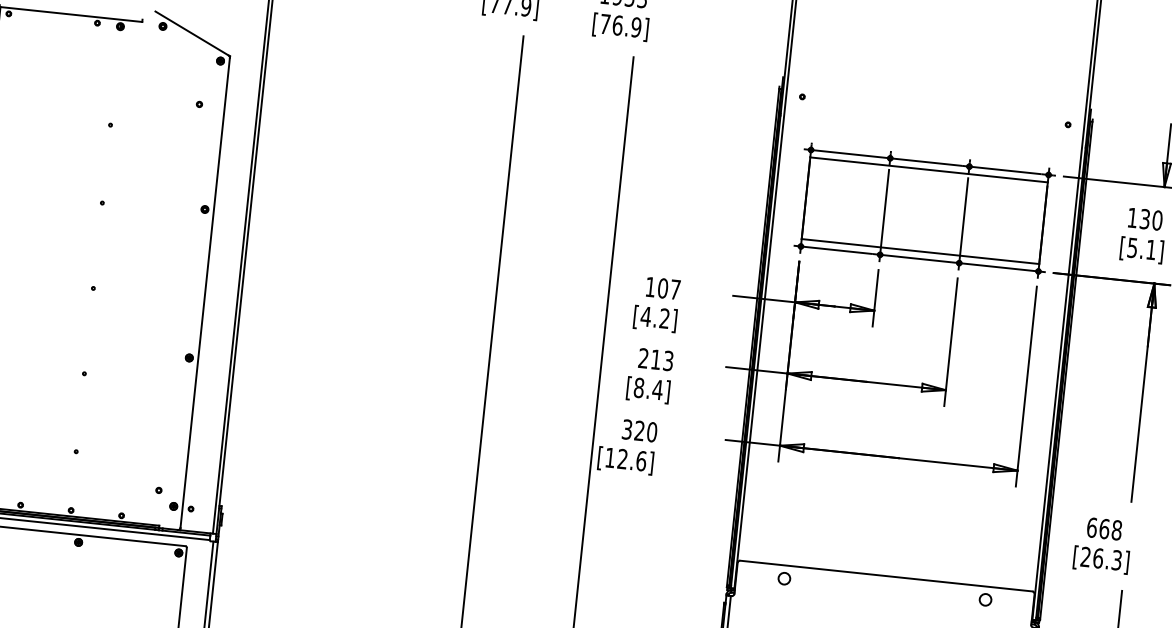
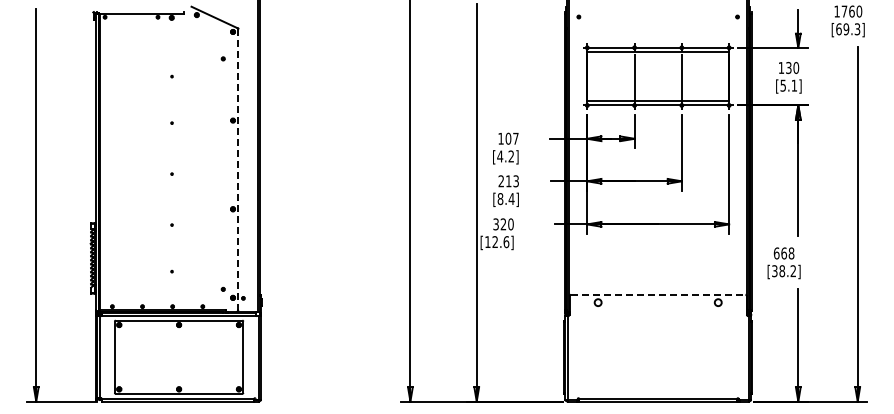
line: (205, 294) -> (238, 170), solid -> dashed
text: (1101, 559) -> (784, 271), [26.3] -> [38.2]
line: (886, 575) -> (658, 294), solid -> dashed

